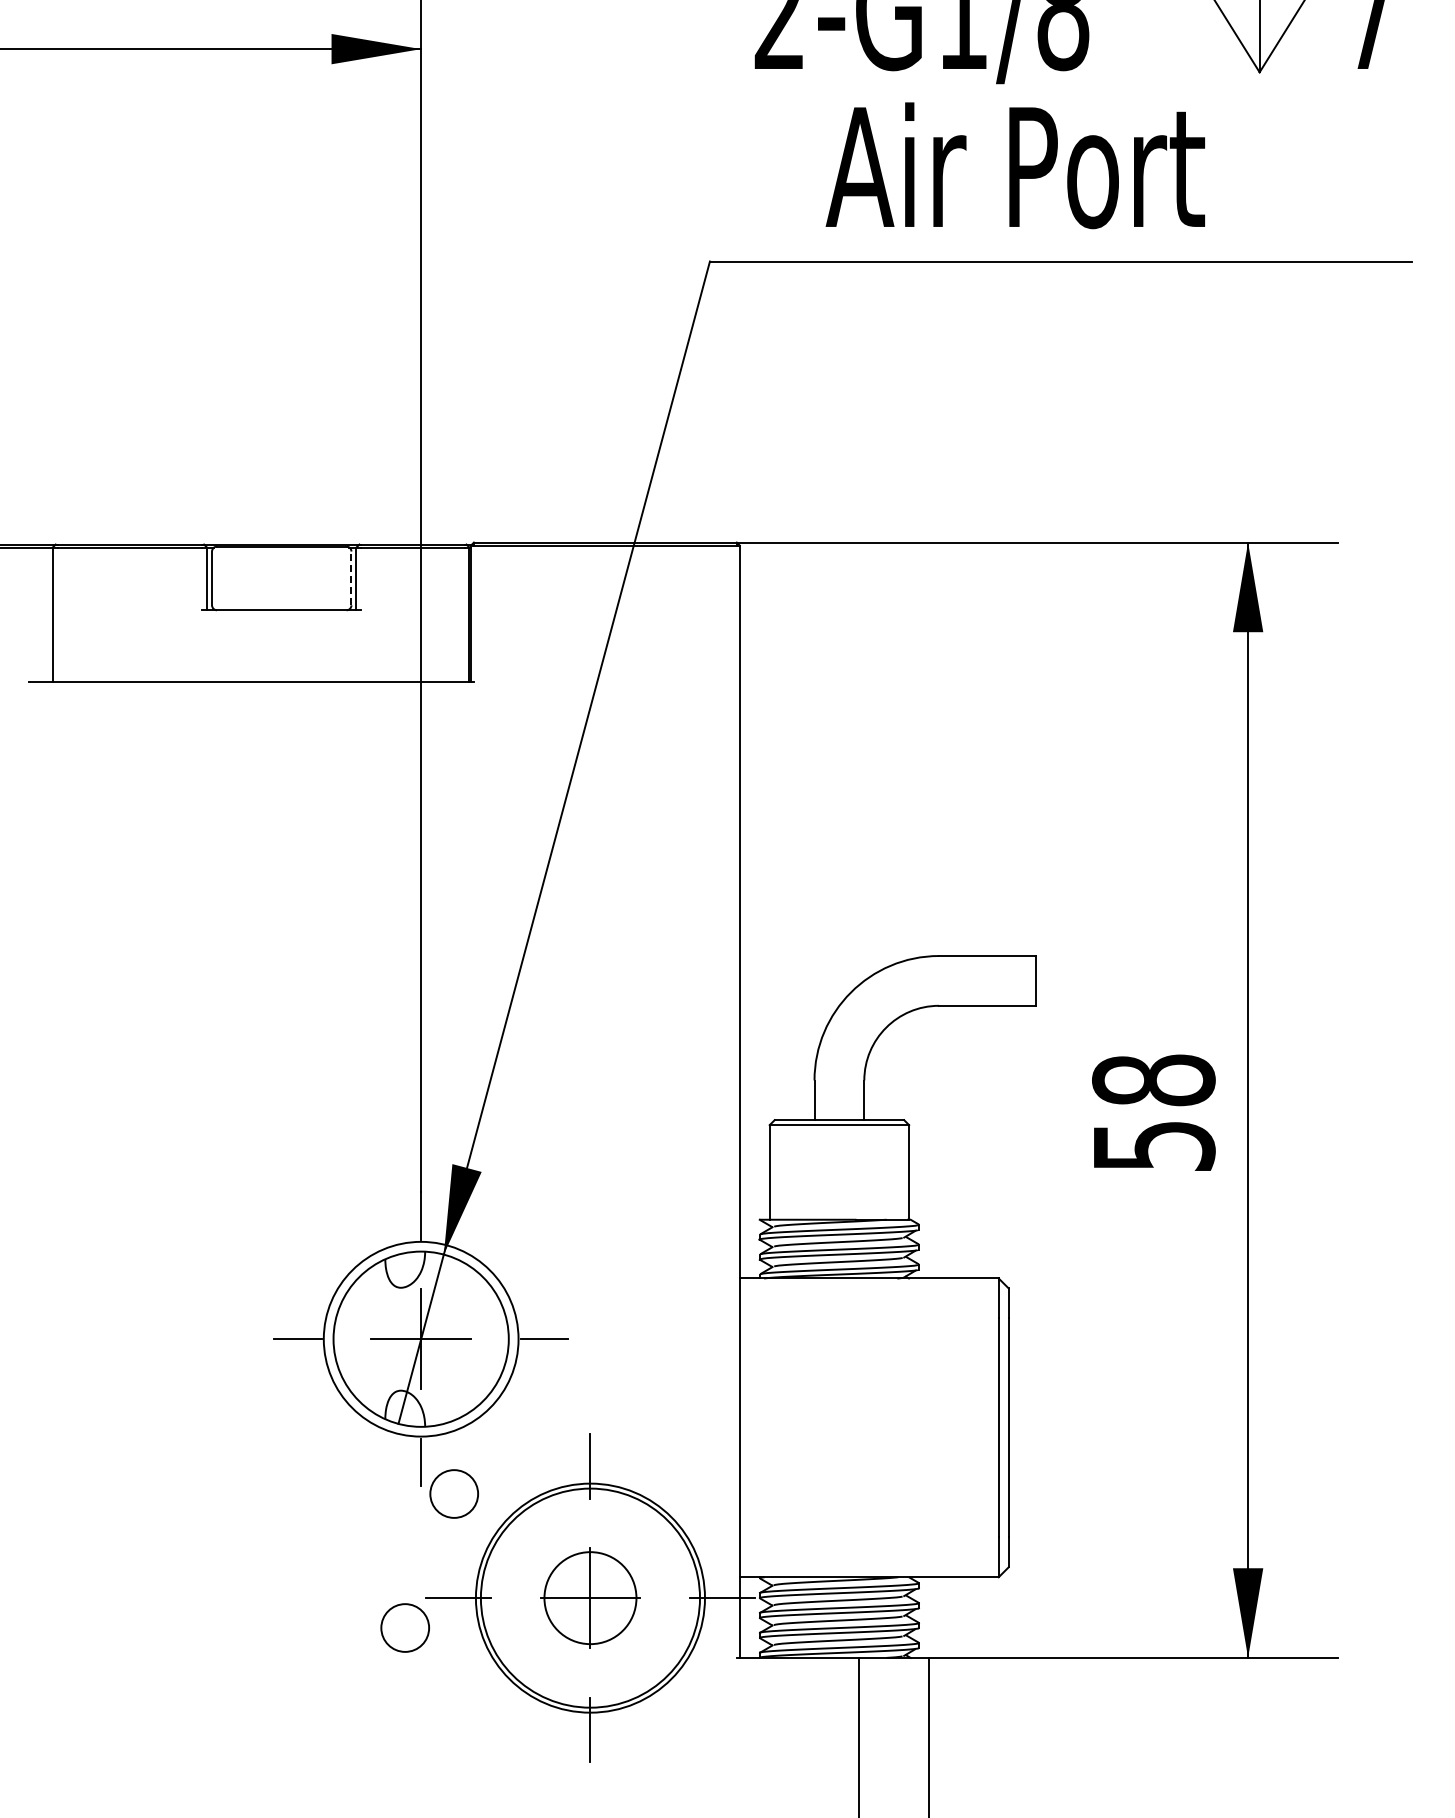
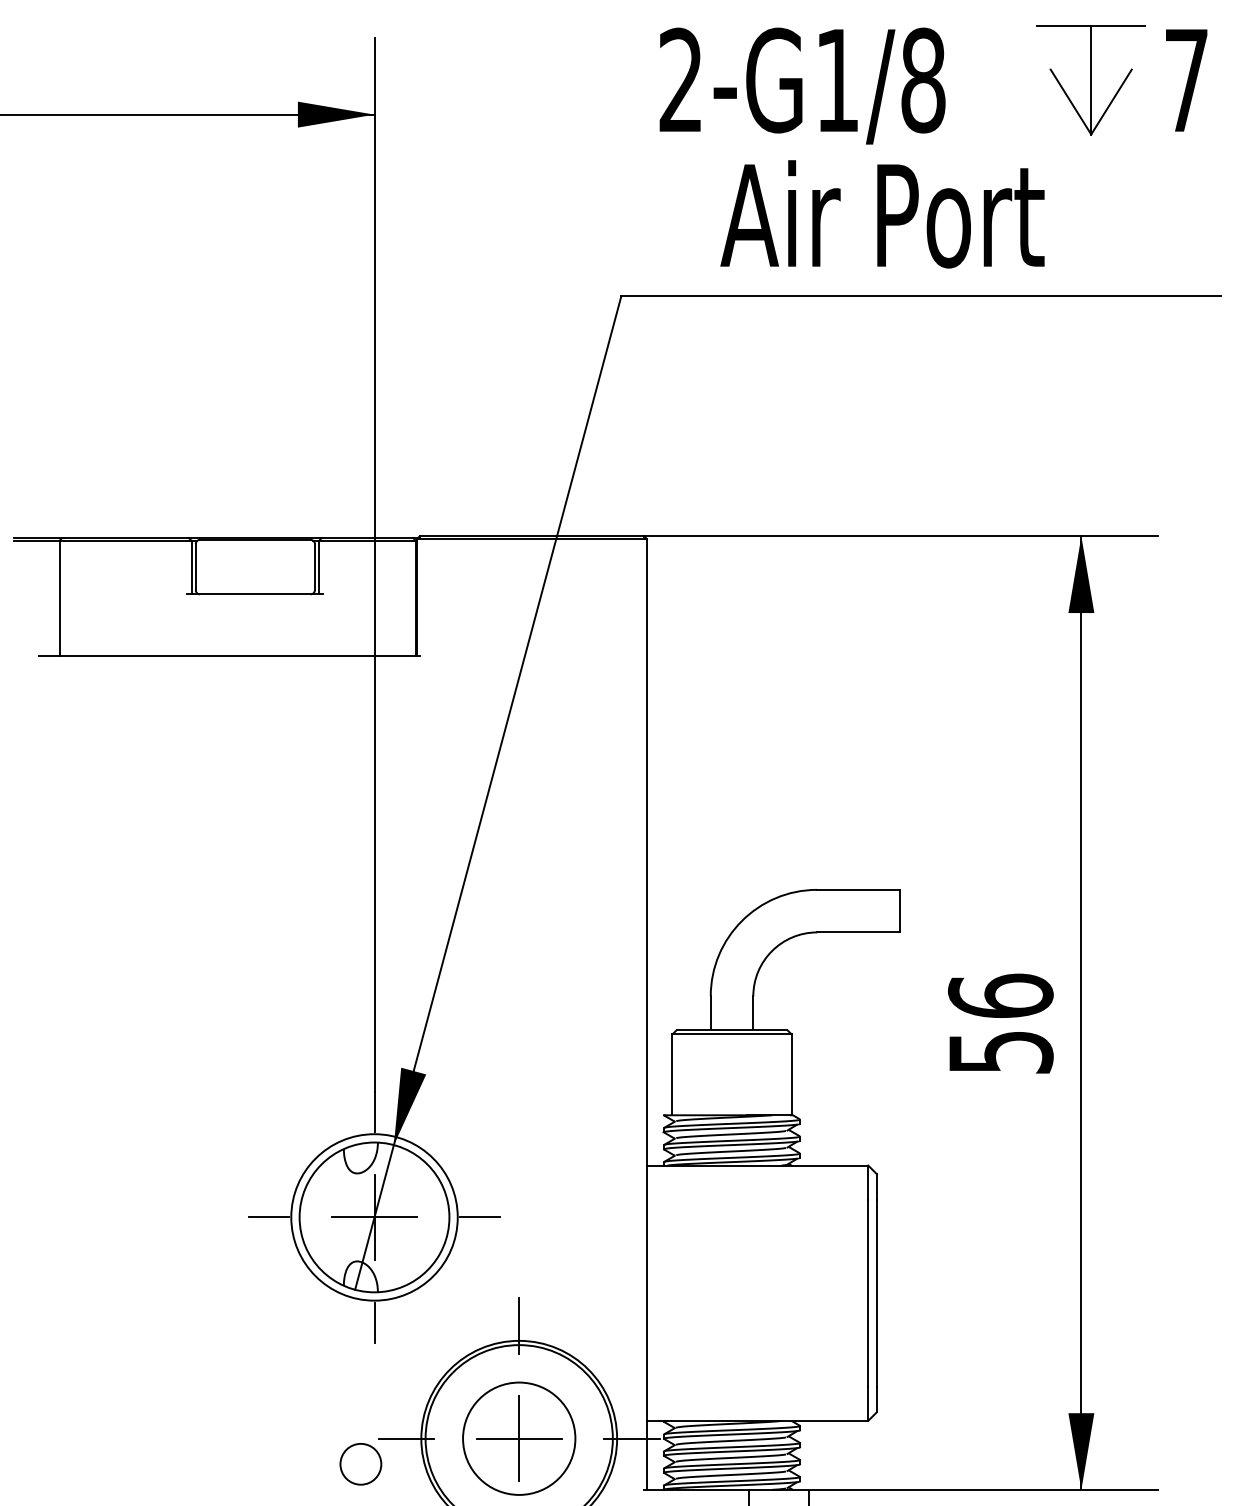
line: (351, 578) -> (314, 567), dashed -> solid
text: (1153, 1080) -> (1000, 996), 58 -> 56
circle: (453, 1493) -> (402, 1349), removed
circle: (590, 1597) -> (519, 1438), size x1.43

